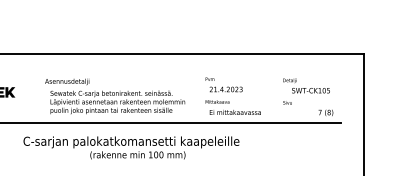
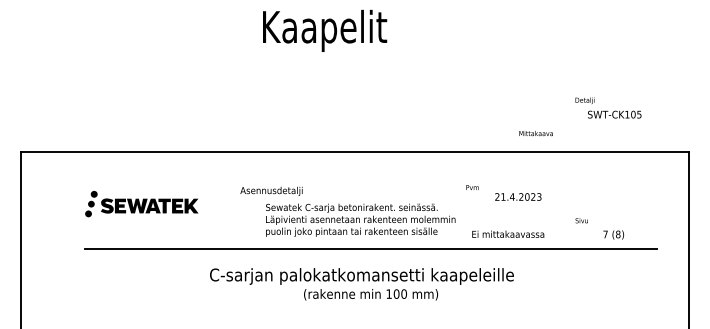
text: (306, 85) -> (608, 107), moved
text: (226, 89) -> (518, 196), moved
text: (117, 101) -> (360, 219), moved
text: (217, 101) -> (535, 133), moved
text: (325, 112) -> (613, 234), moved

